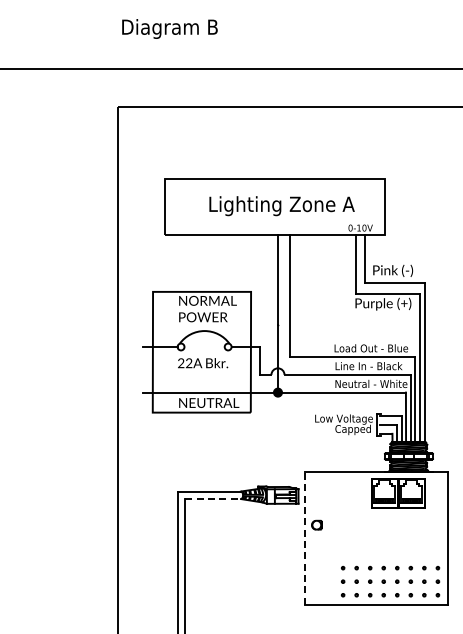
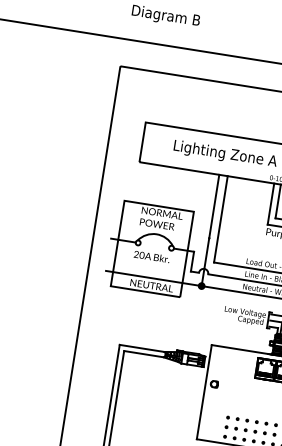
text: (188, 364) -> (141, 256), 22A -> 20A
line: (213, 499) -> (144, 354), dashed -> solid
line: (304, 538) -> (204, 392), dashed -> solid

